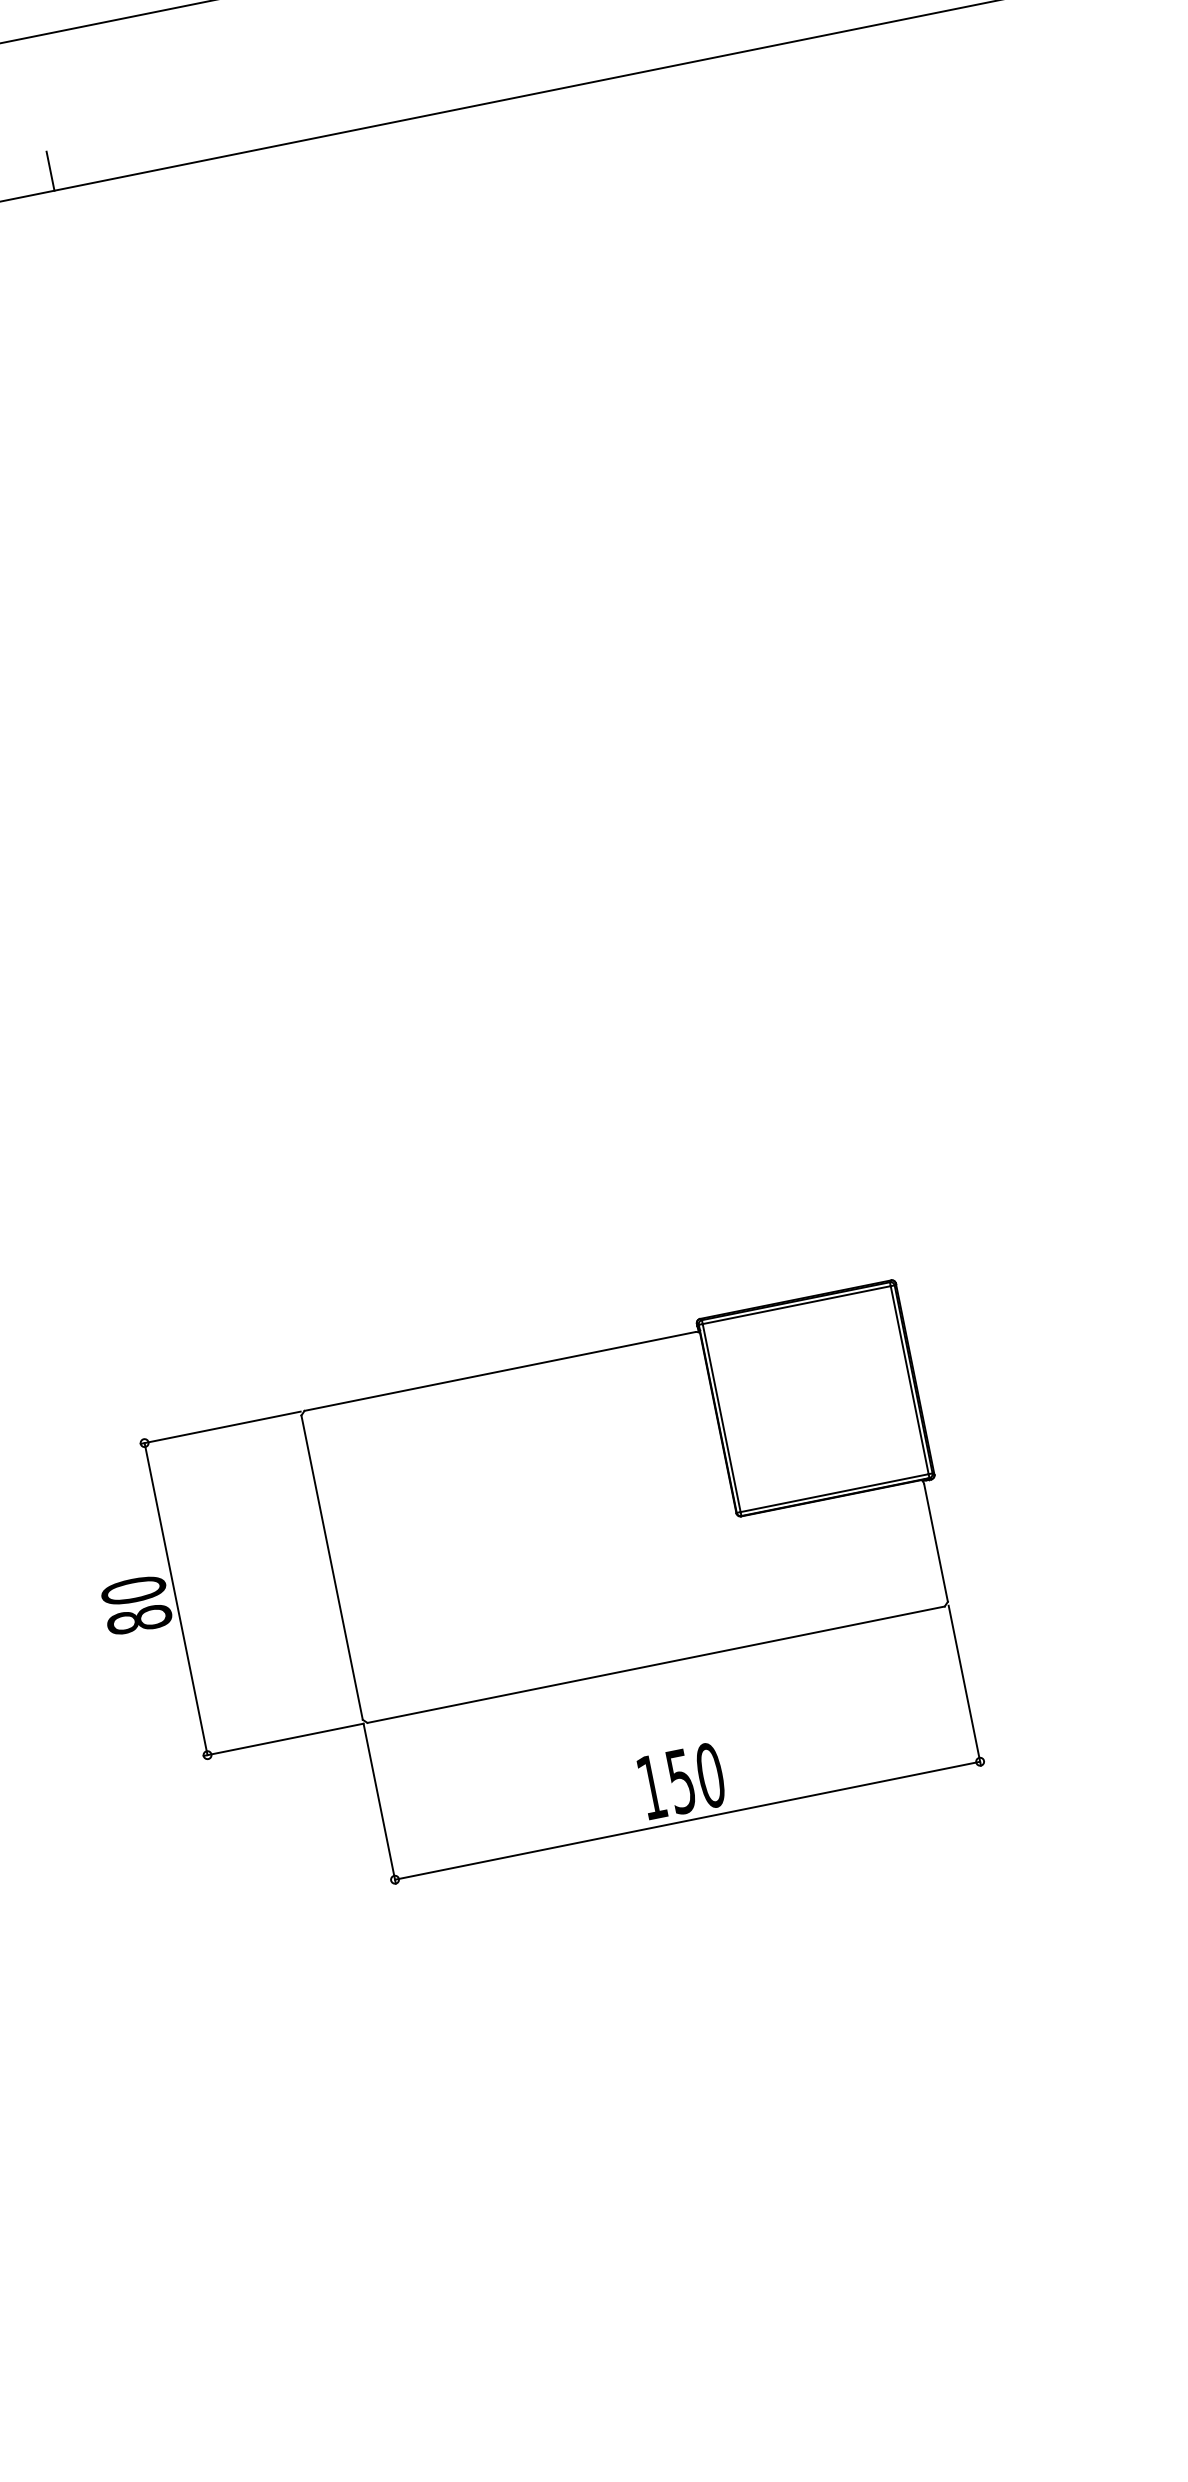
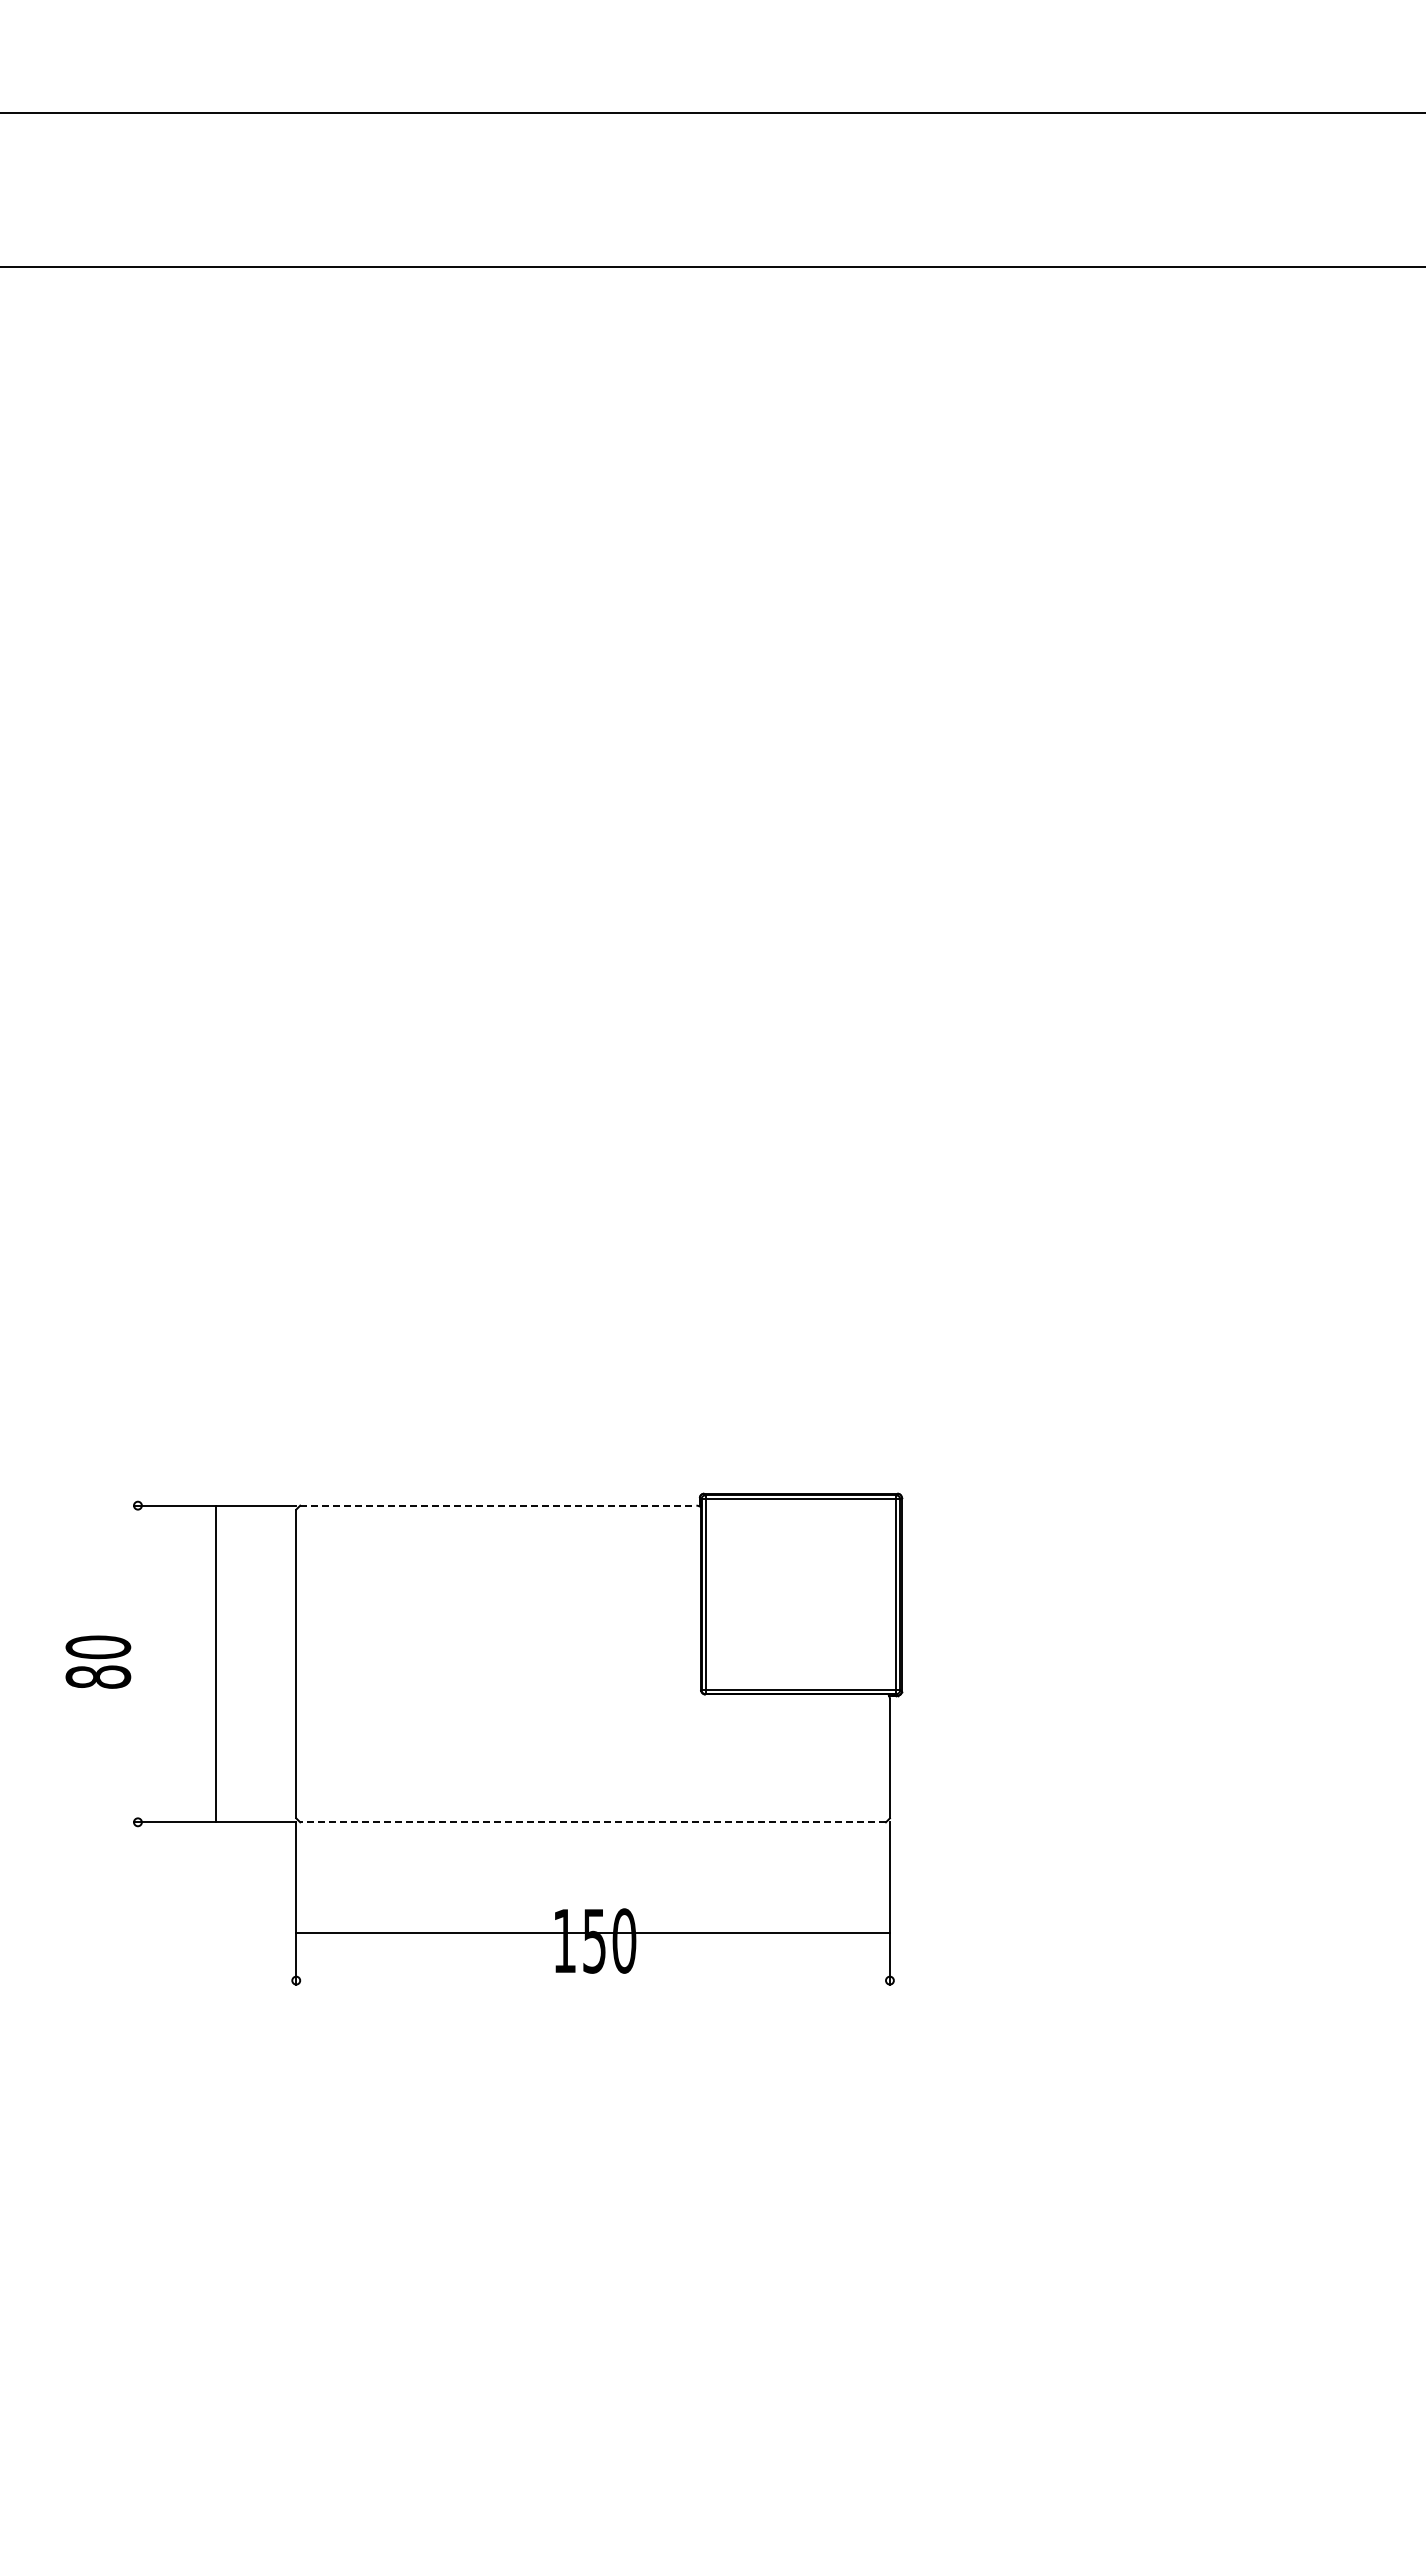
line: (50, 170) -> (296, 246), removed
line: (499, 1371) -> (498, 1505), solid -> dashed
line: (175, 1598) -> (215, 1663), moved
line: (656, 1664) -> (593, 1822), solid -> dashed
line: (686, 1820) -> (592, 1932), moved

